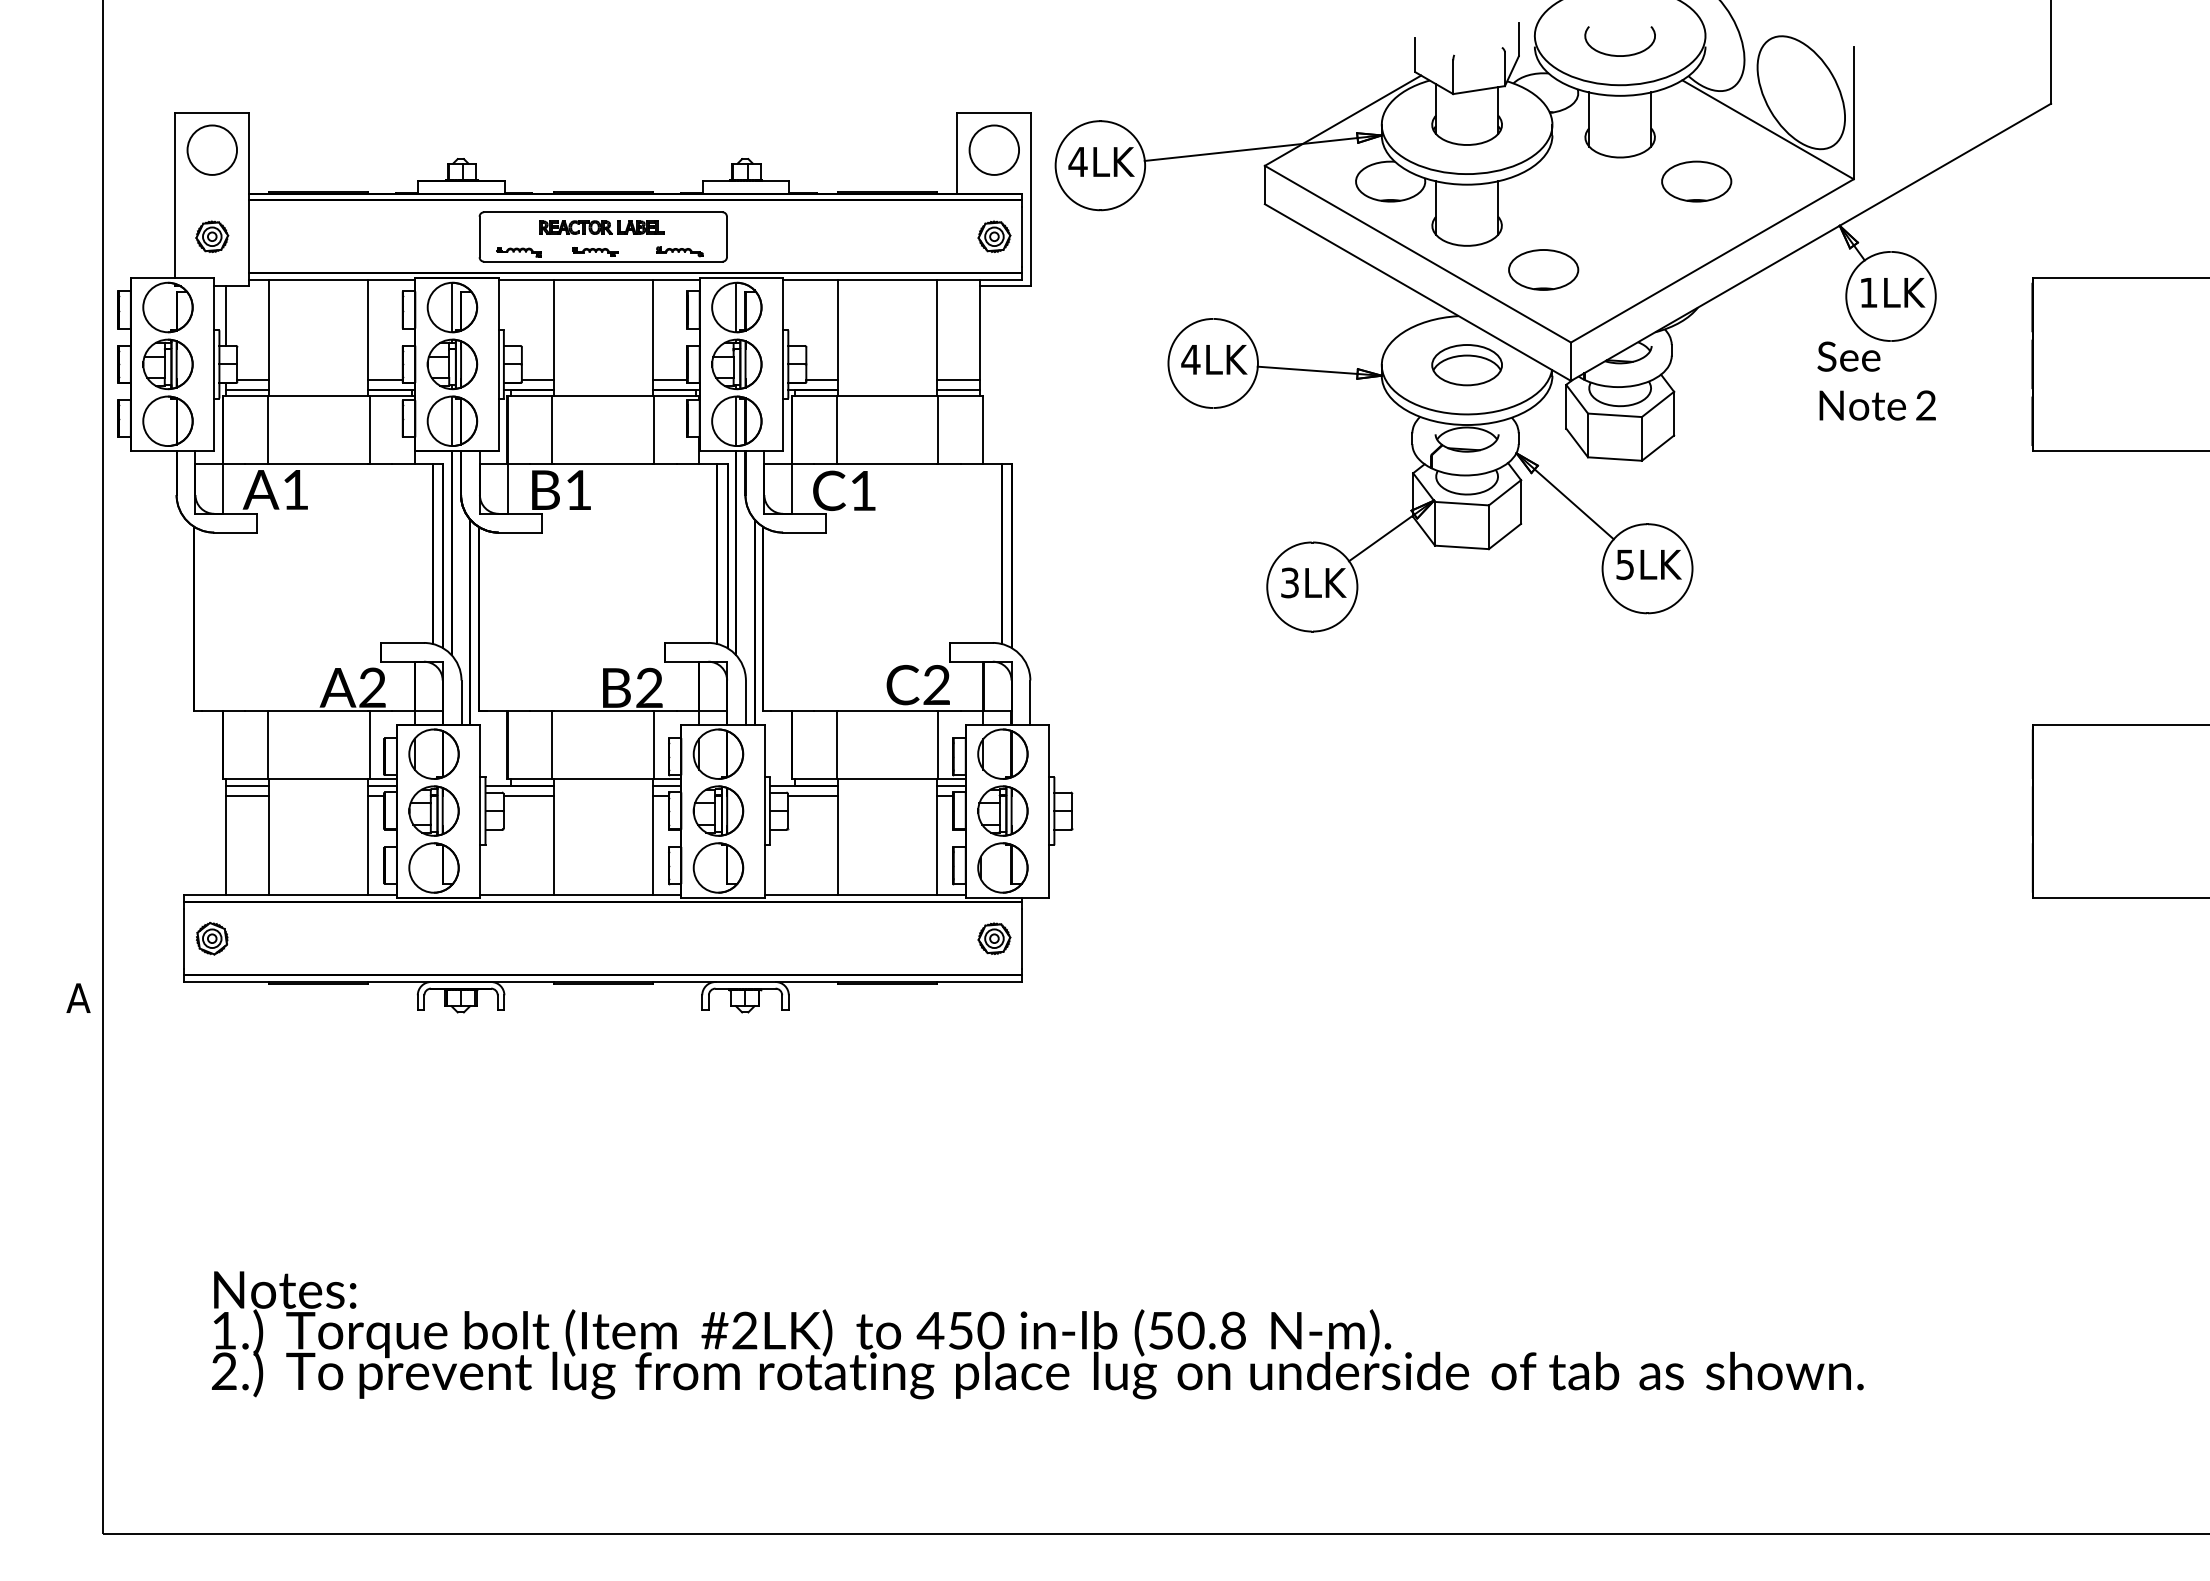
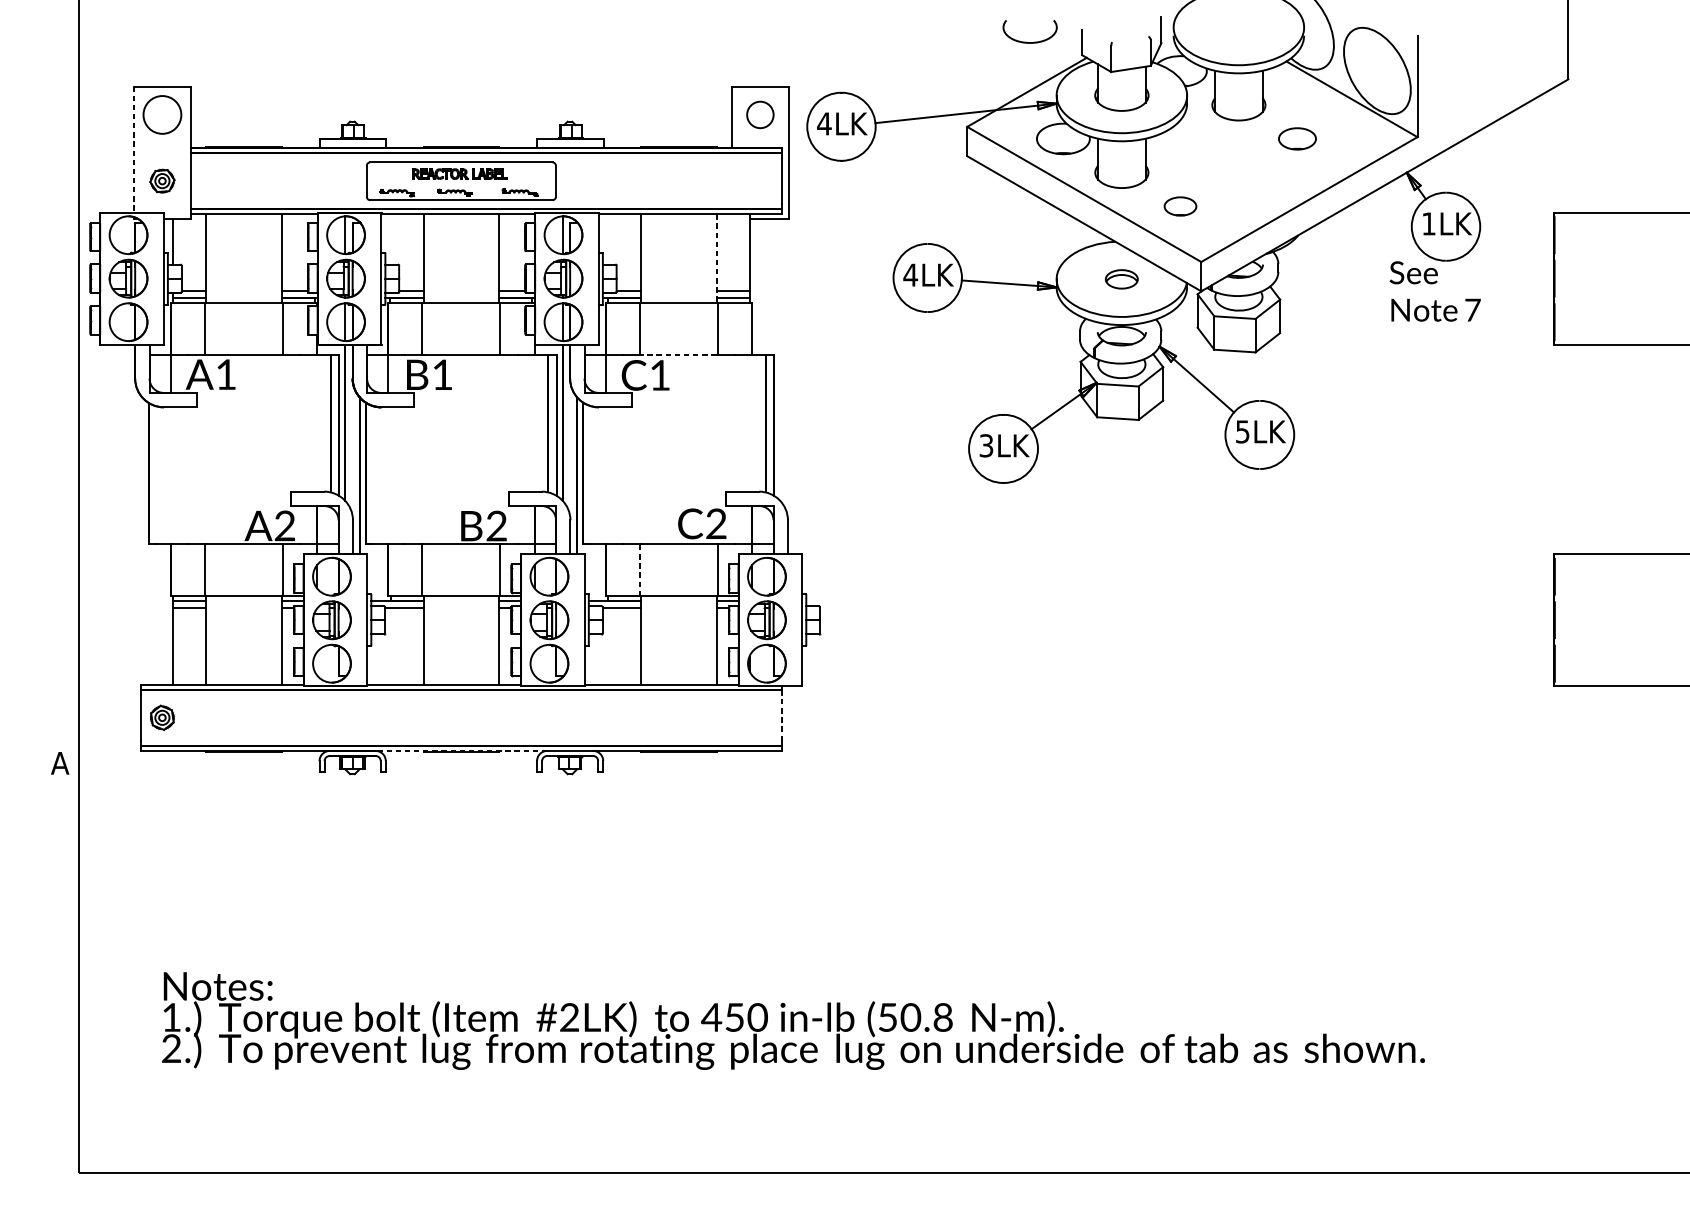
curve: (1614, 54) -> (1025, 41), moved
circle: (994, 149) -> (760, 114), size x0.7
part: (1696, 181) -> (1297, 138), size x0.7
line: (175, 195) -> (134, 149), solid -> dashed
part: (994, 236) -> (760, 180), removed
part: (1543, 269) -> (1180, 206), size x0.6
line: (937, 338) -> (716, 258), solid -> dashed
part: (1466, 365) -> (1121, 279), size x0.6
text: (1926, 405) -> (1473, 310), 2 -> 7
line: (887, 464) -> (678, 355), solid -> dashed
line: (836, 744) -> (639, 569), solid -> dashed
part: (994, 938) -> (760, 717), removed
line: (1022, 938) -> (781, 717), solid -> dashed
line: (602, 982) -> (460, 751), solid -> dashed

